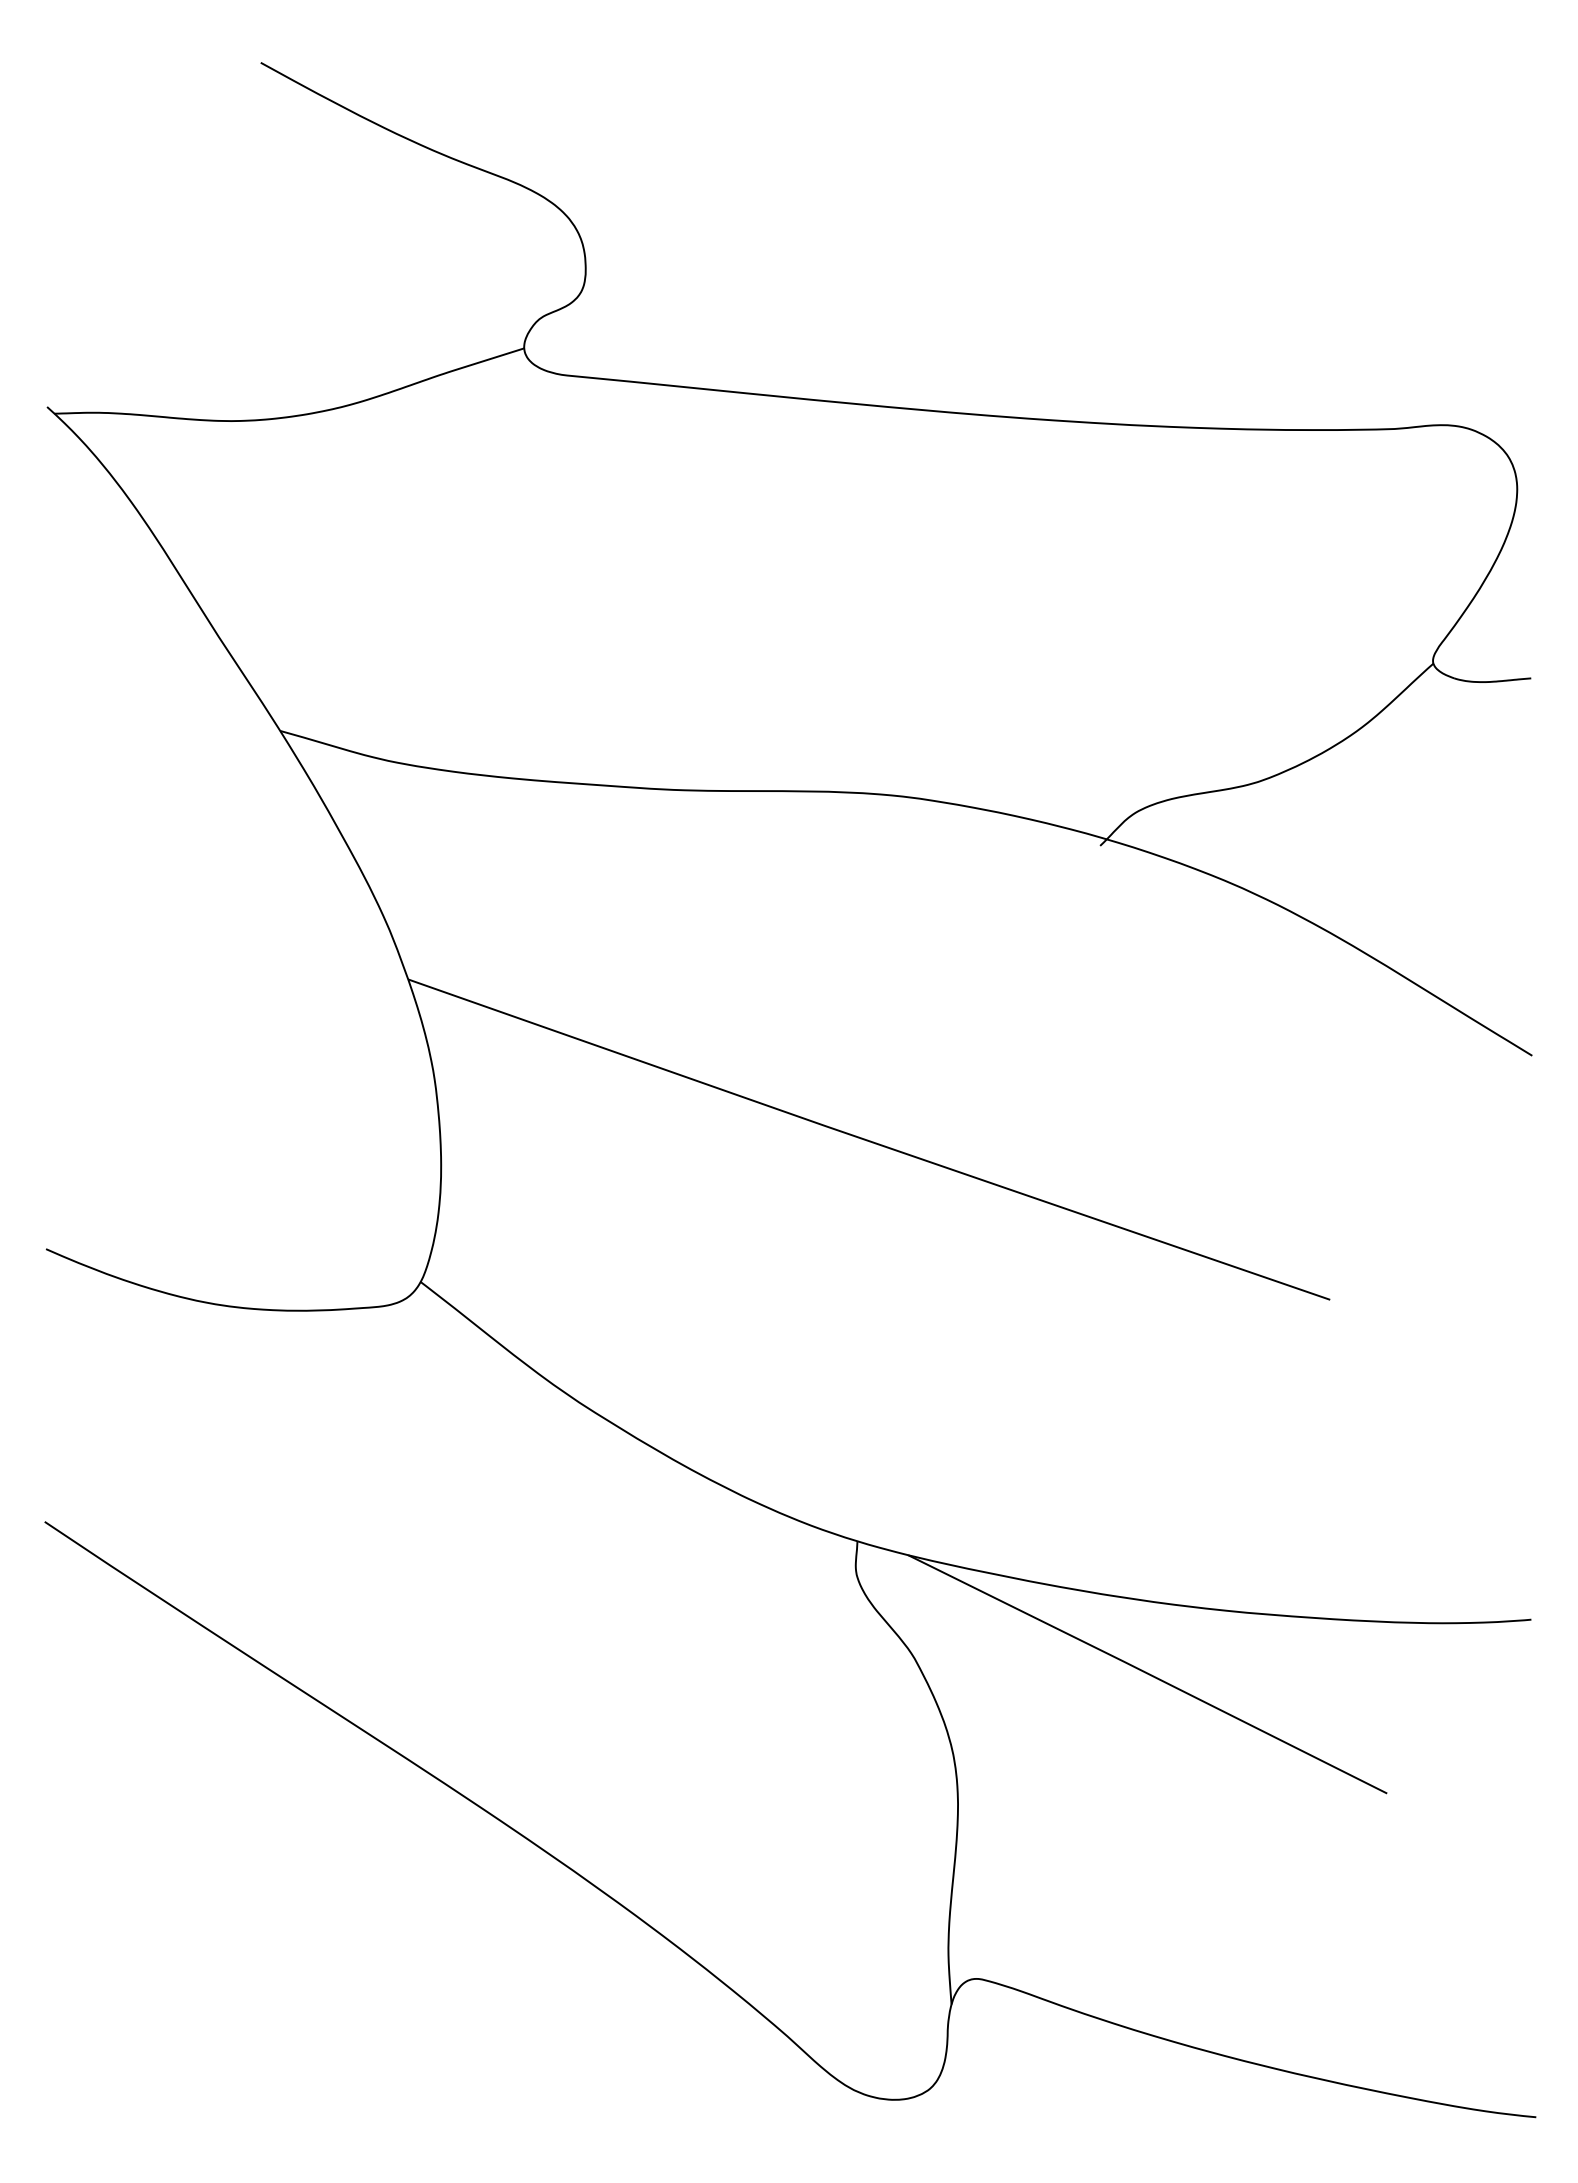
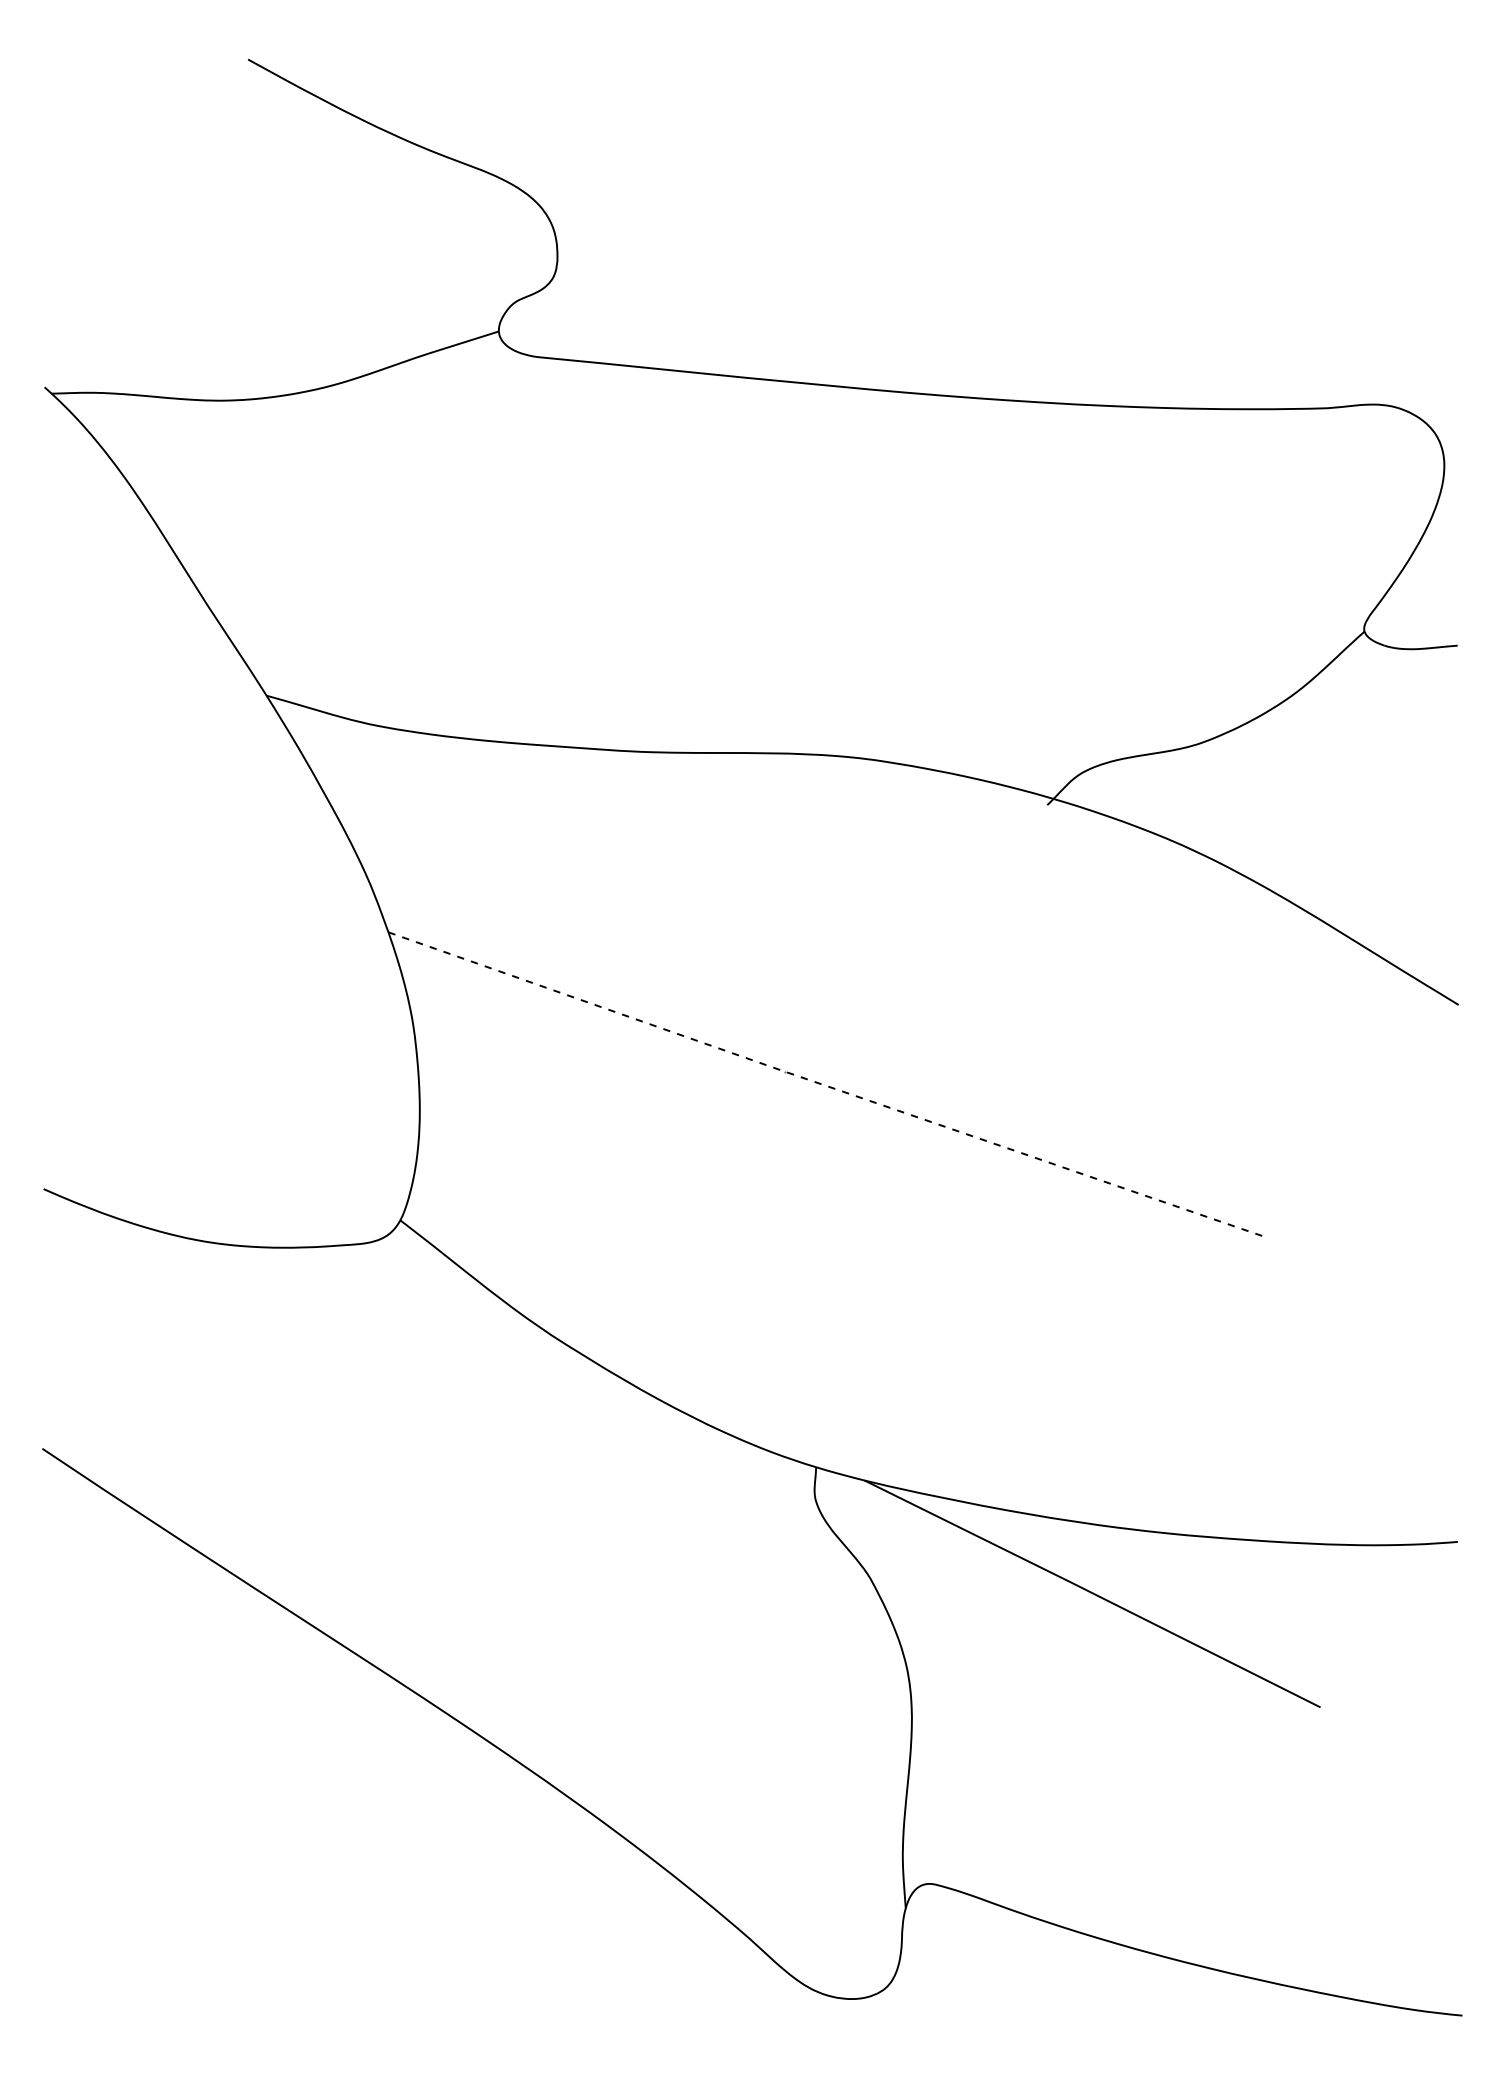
line: (868, 1140) -> (826, 1085), solid -> dashed

